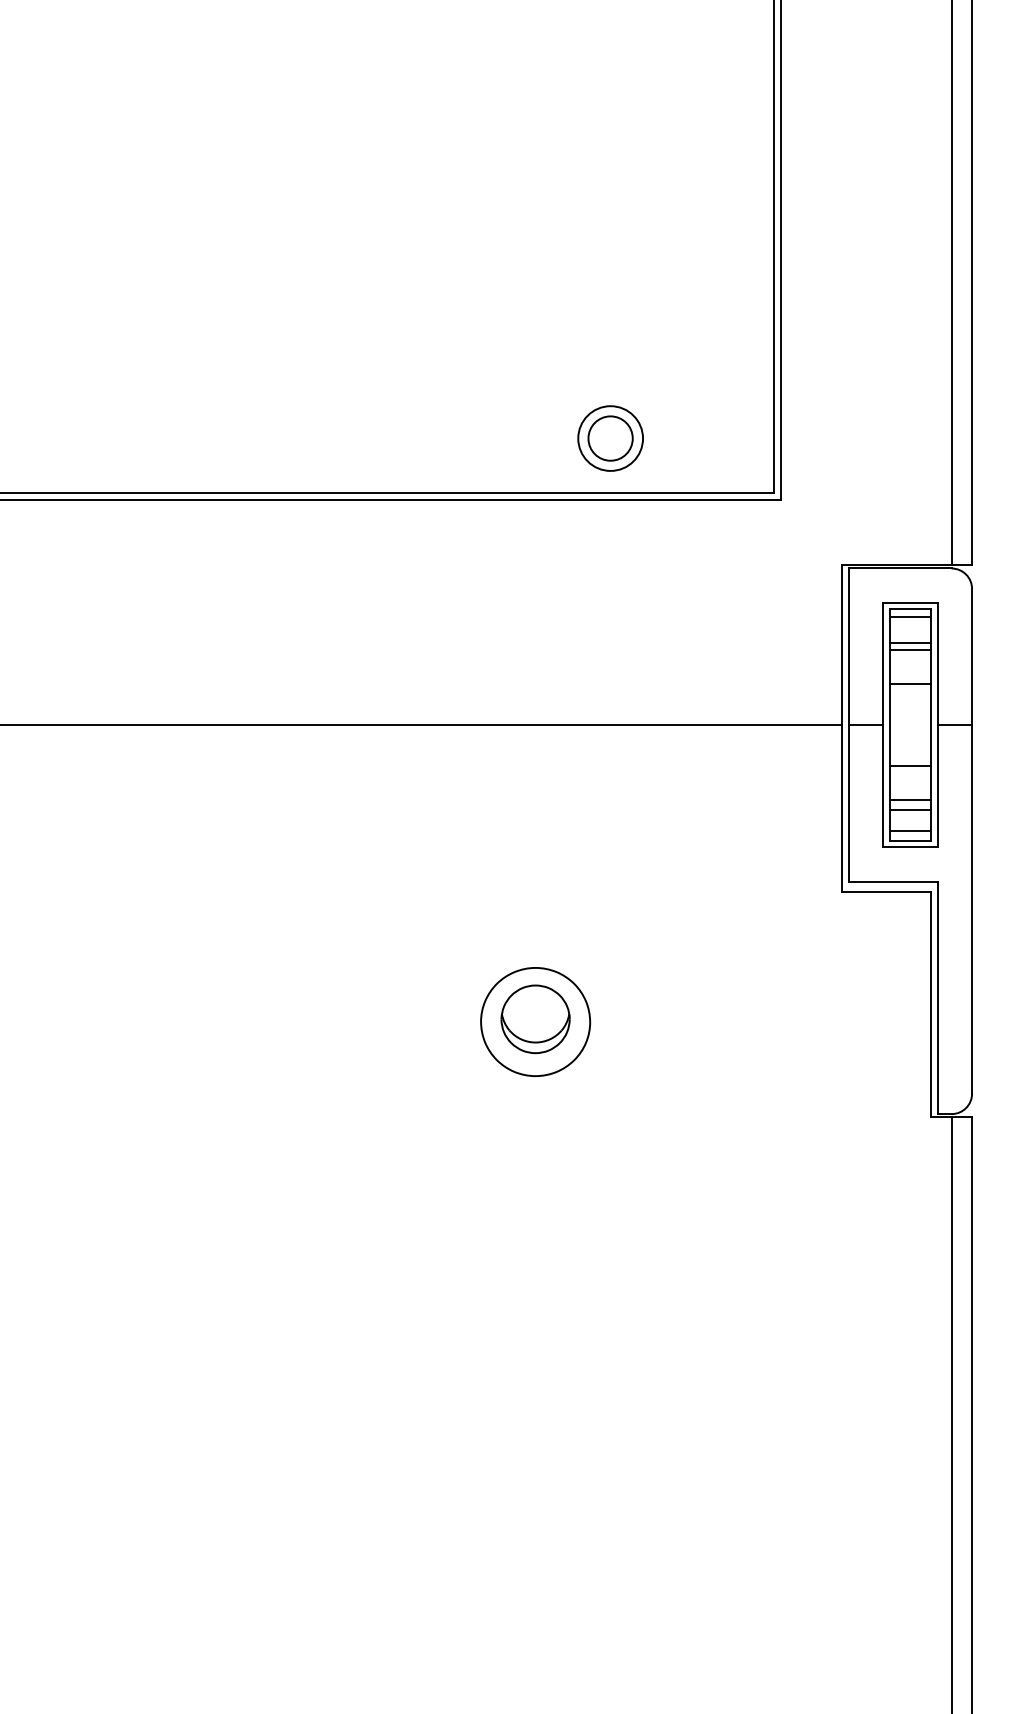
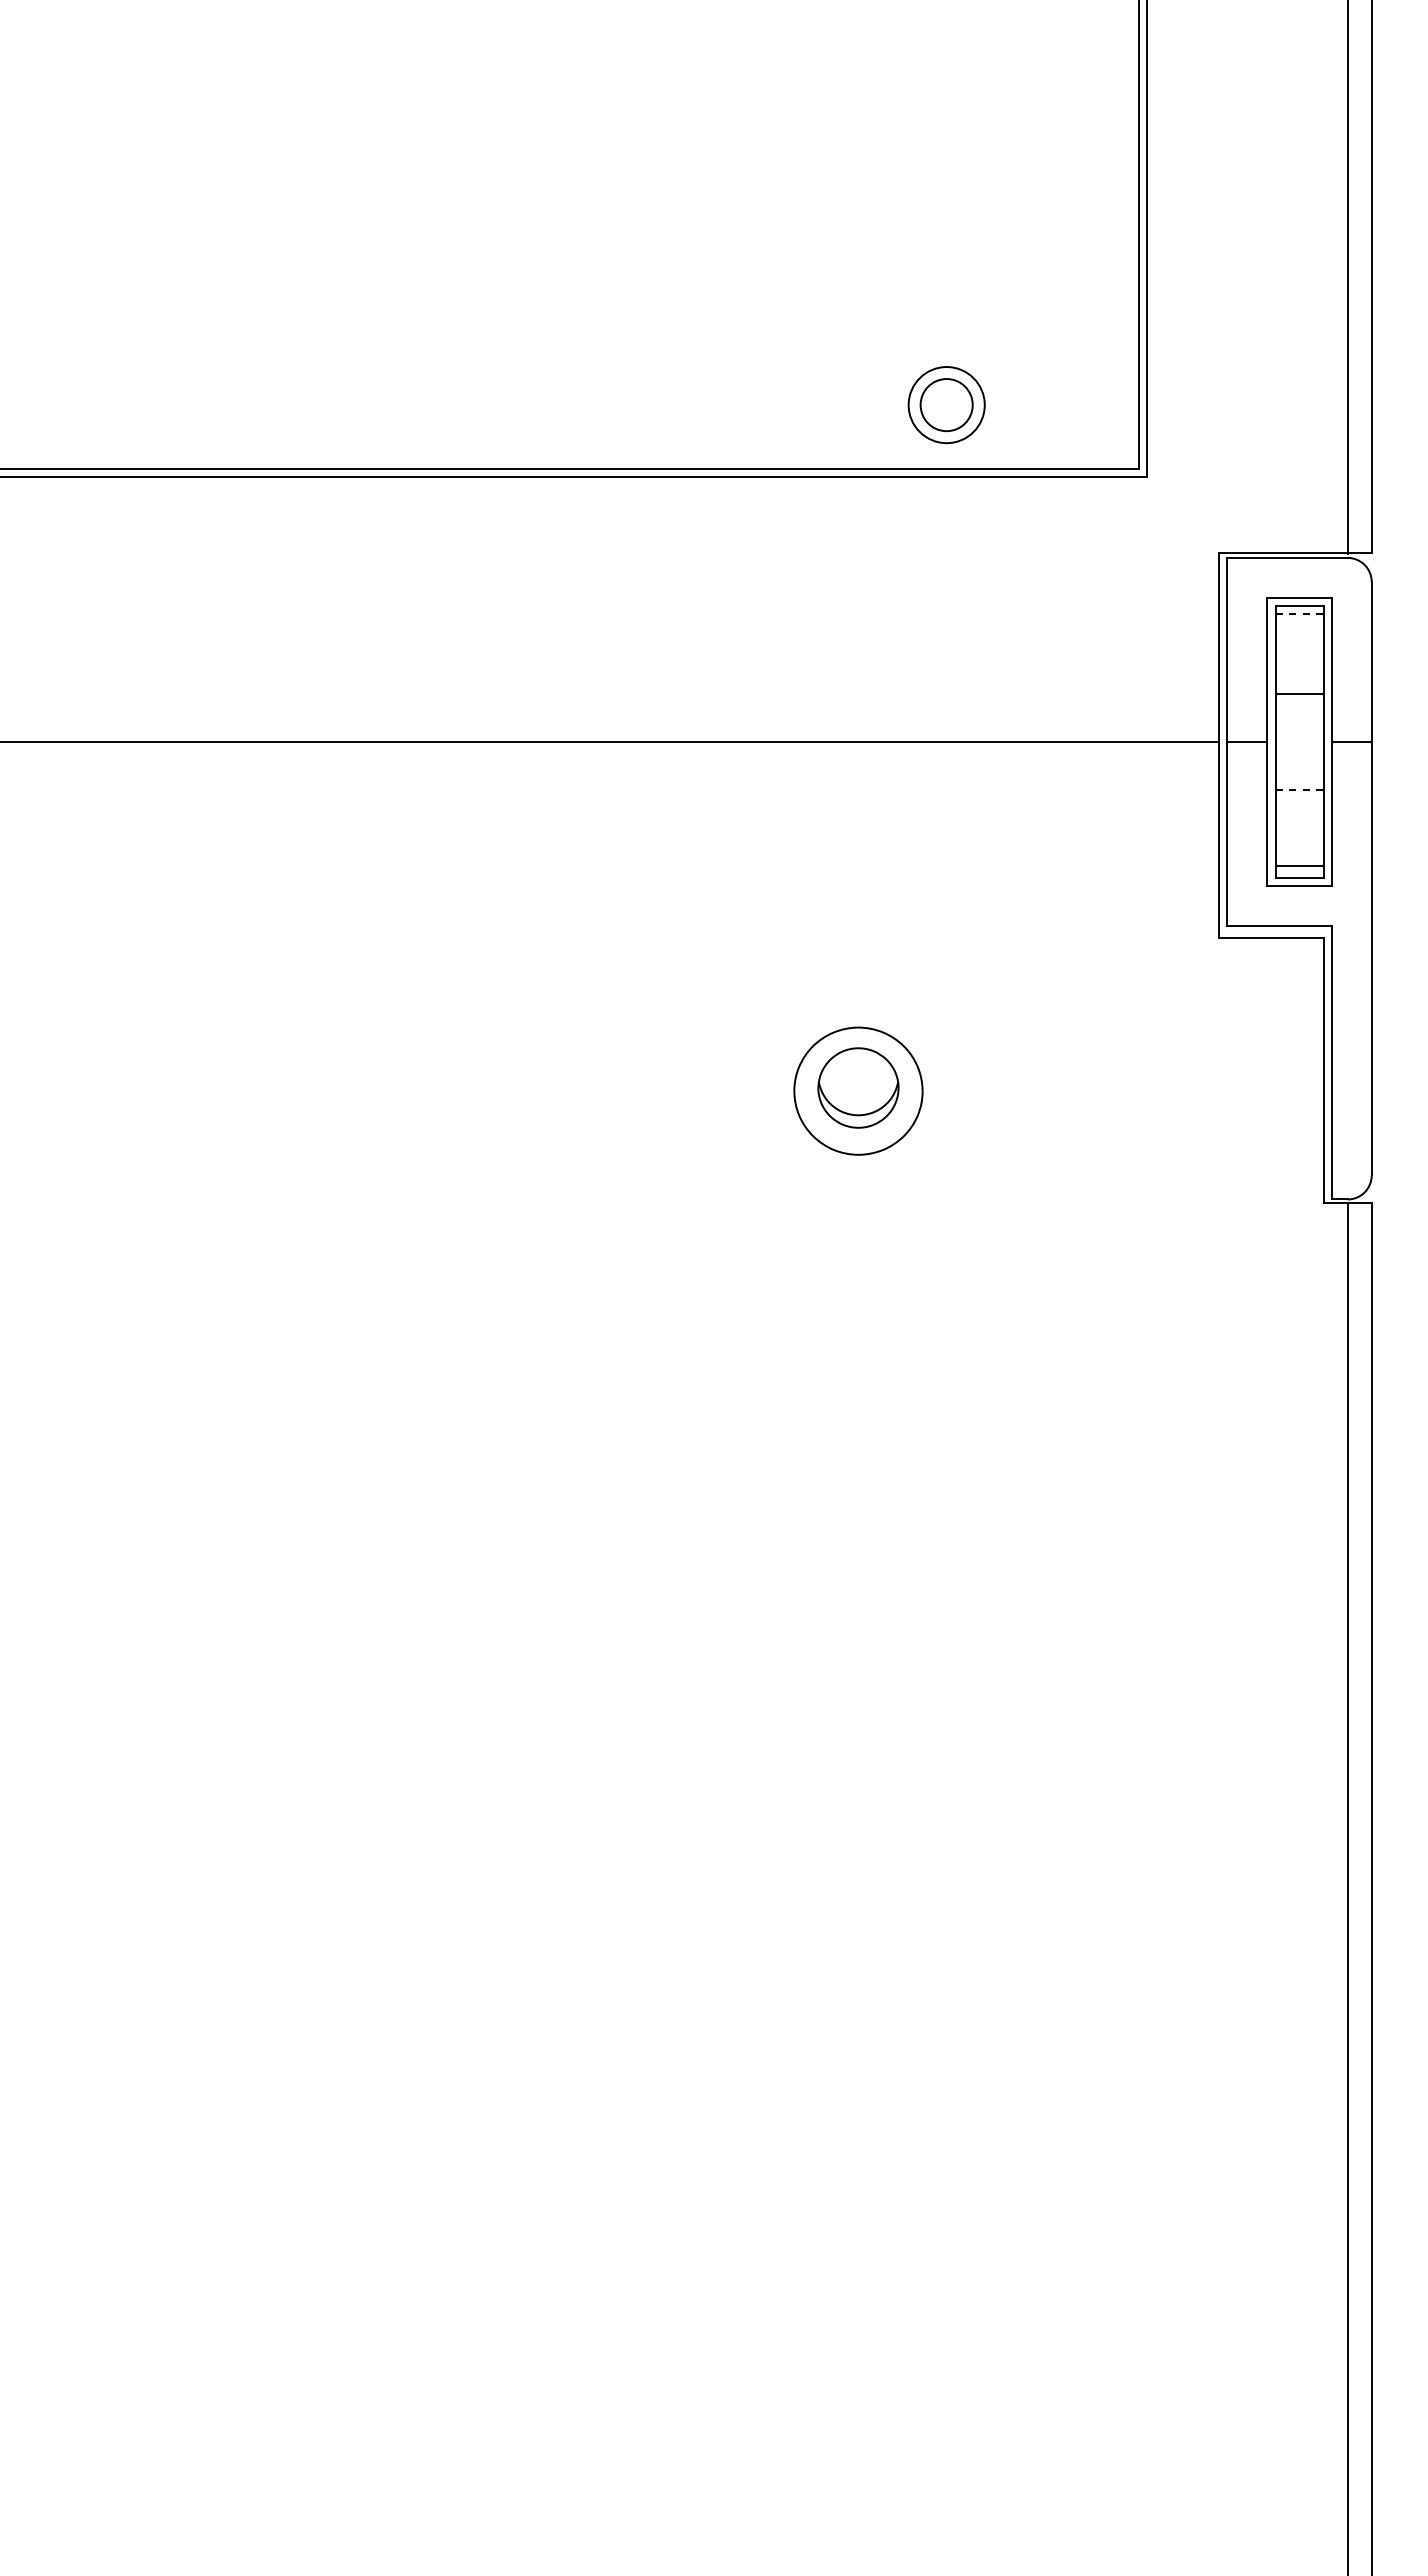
line: (911, 616) -> (1300, 614), solid -> dashed
line: (910, 642) -> (1299, 644), removed
line: (910, 649) -> (1299, 653), removed
line: (911, 766) -> (1300, 790), solid -> dashed
line: (910, 800) -> (1299, 830), removed
line: (910, 810) -> (1299, 842), removed

